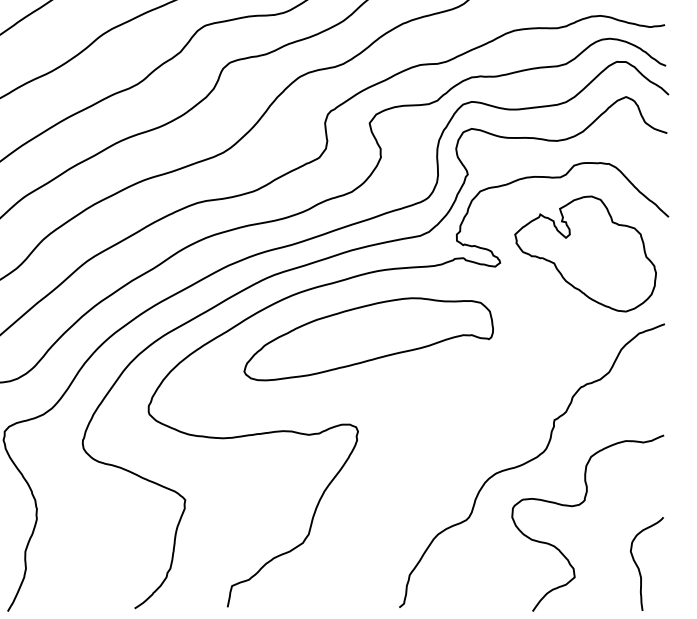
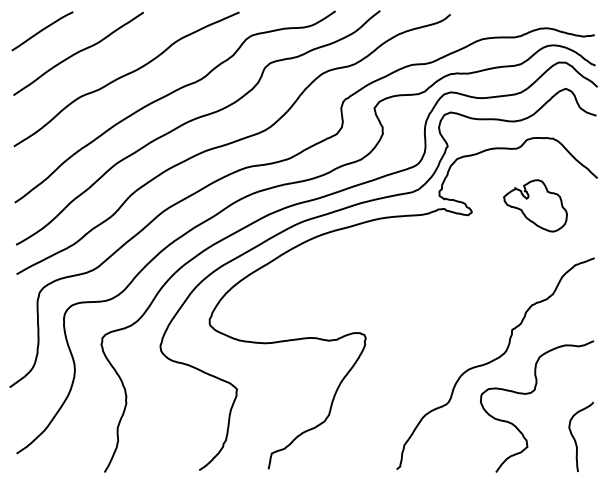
part: (585, 253) -> (535, 205), size x0.6
part: (368, 338) -> (373, 268), removed

